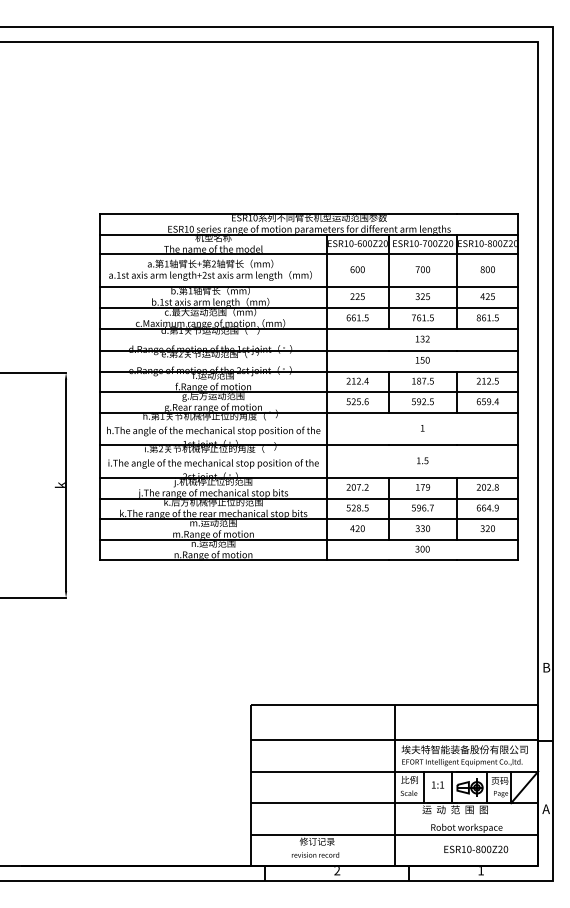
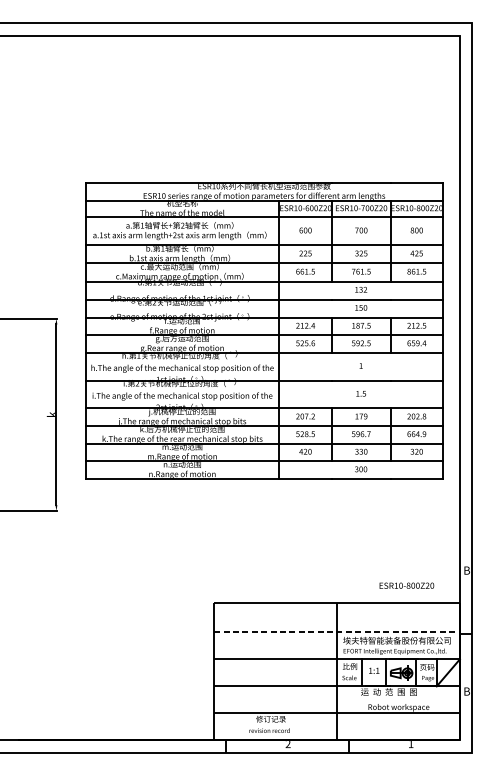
line: (394, 740) -> (337, 632), solid -> dashed
text: (546, 808) -> (466, 690), A -> B
text: (476, 849) -> (407, 585), moved

